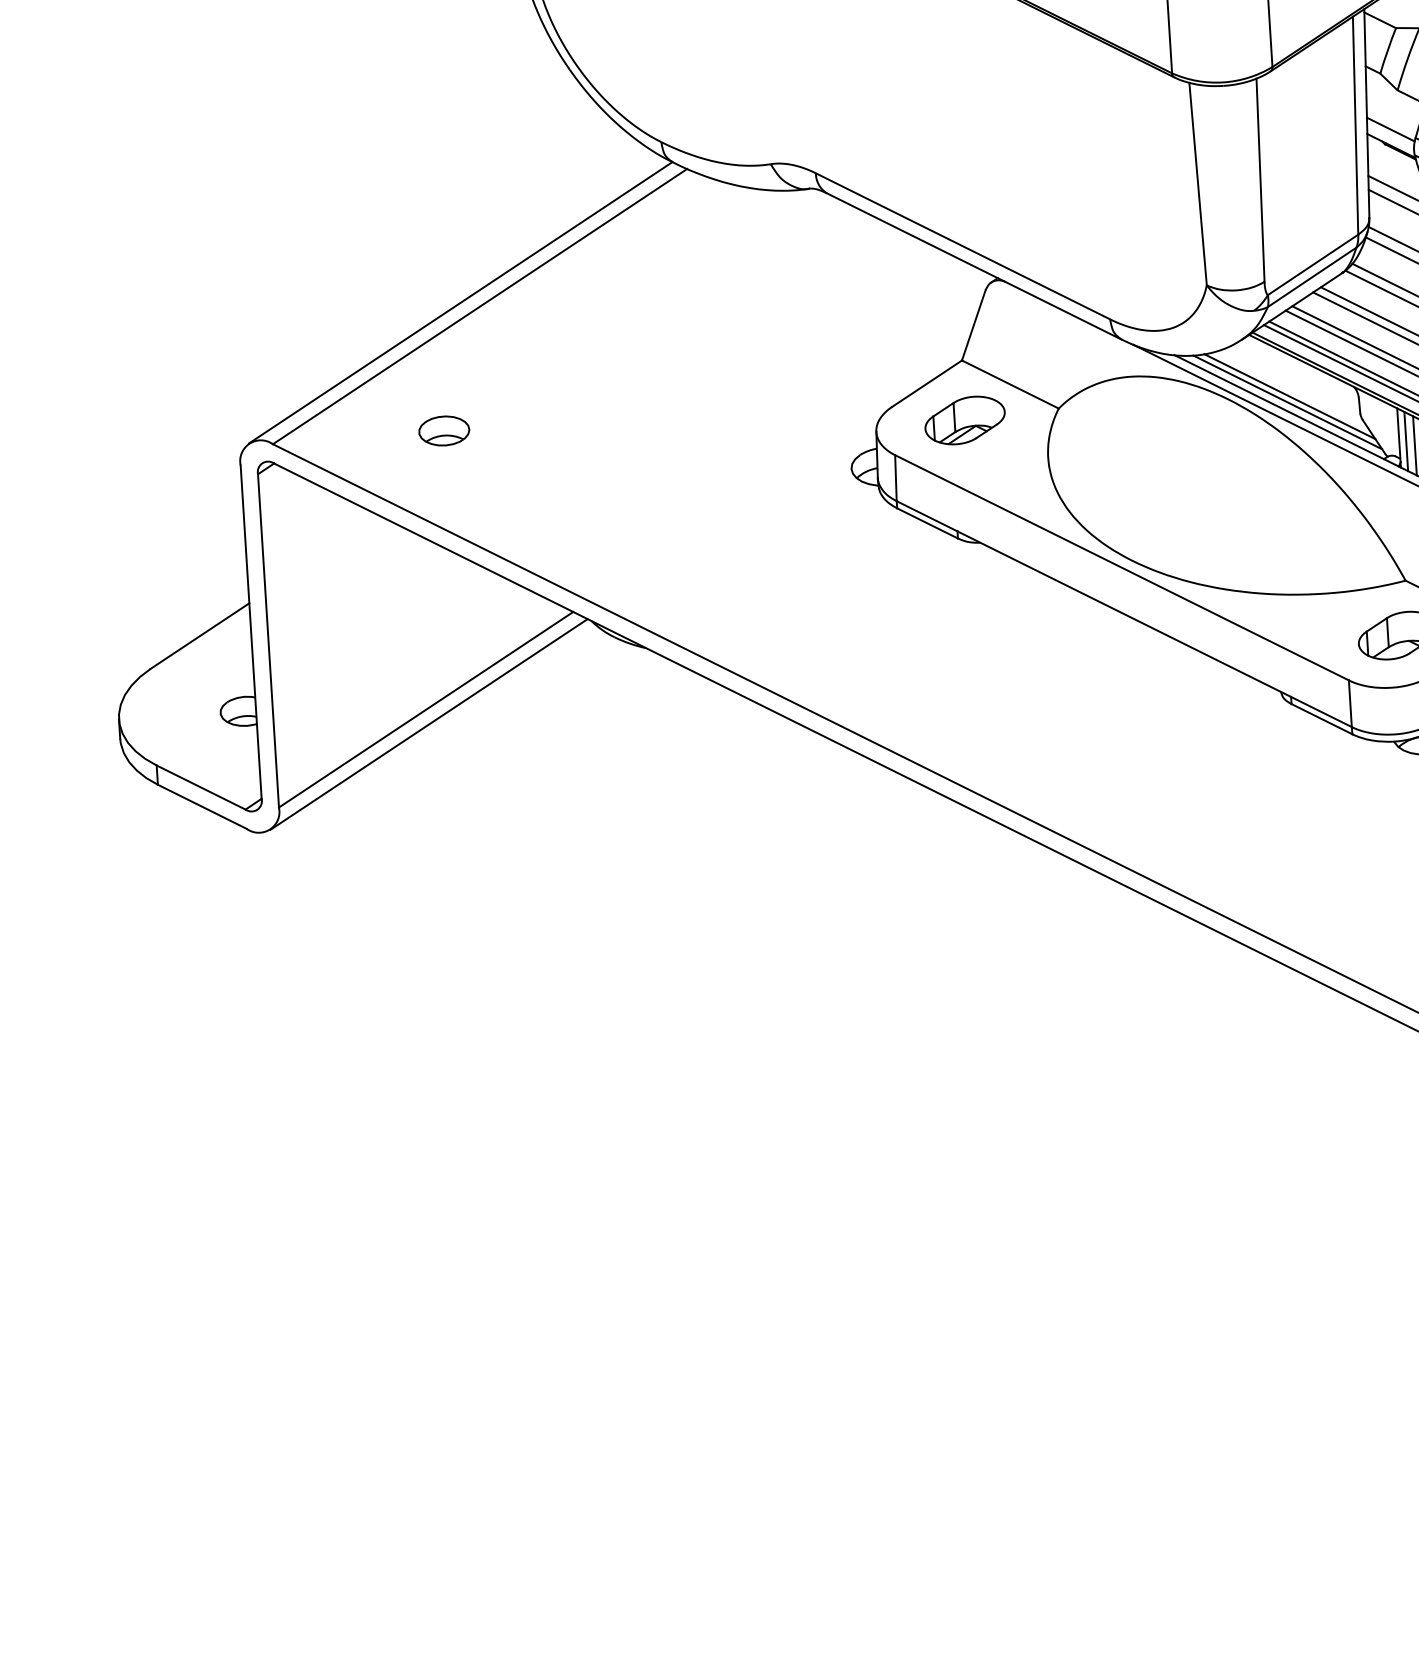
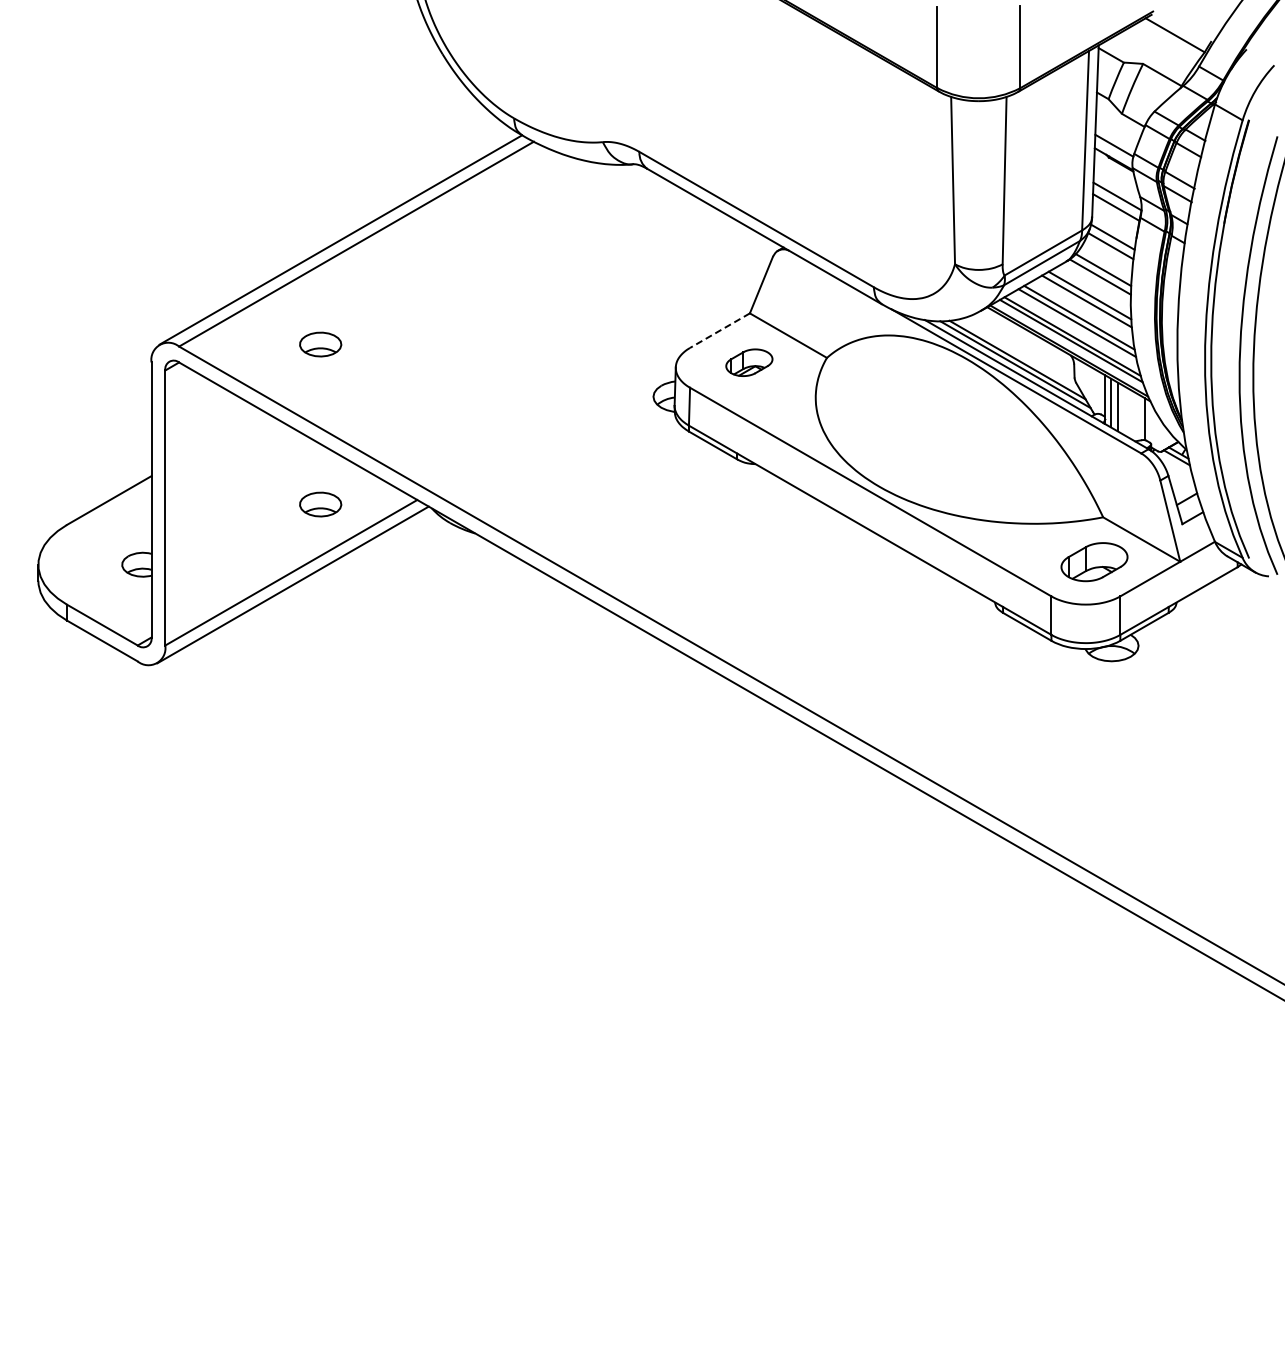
line: (926, 383) -> (719, 330), solid -> dashed
part: (965, 420) -> (749, 362), size x0.7
part: (456, 624) -> (320, 504), added

